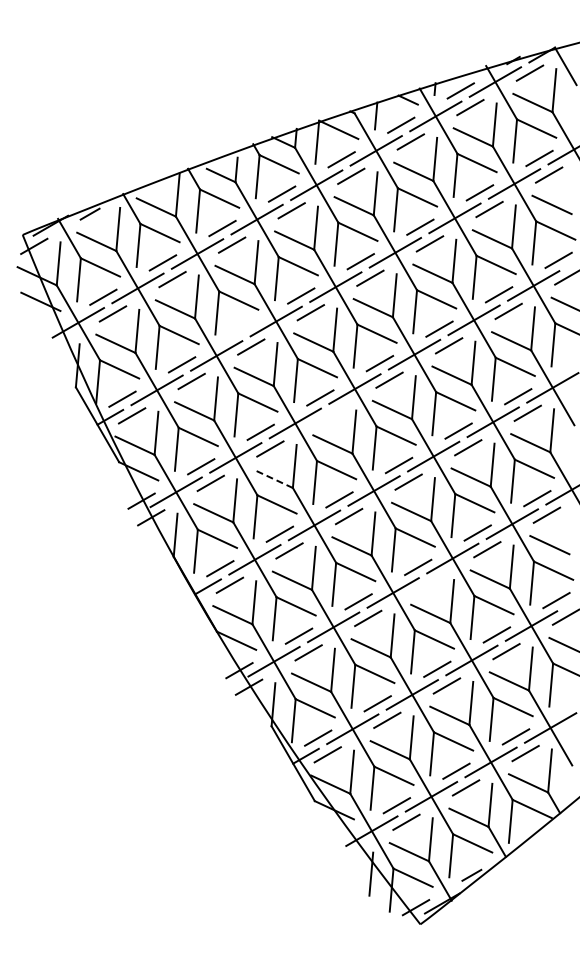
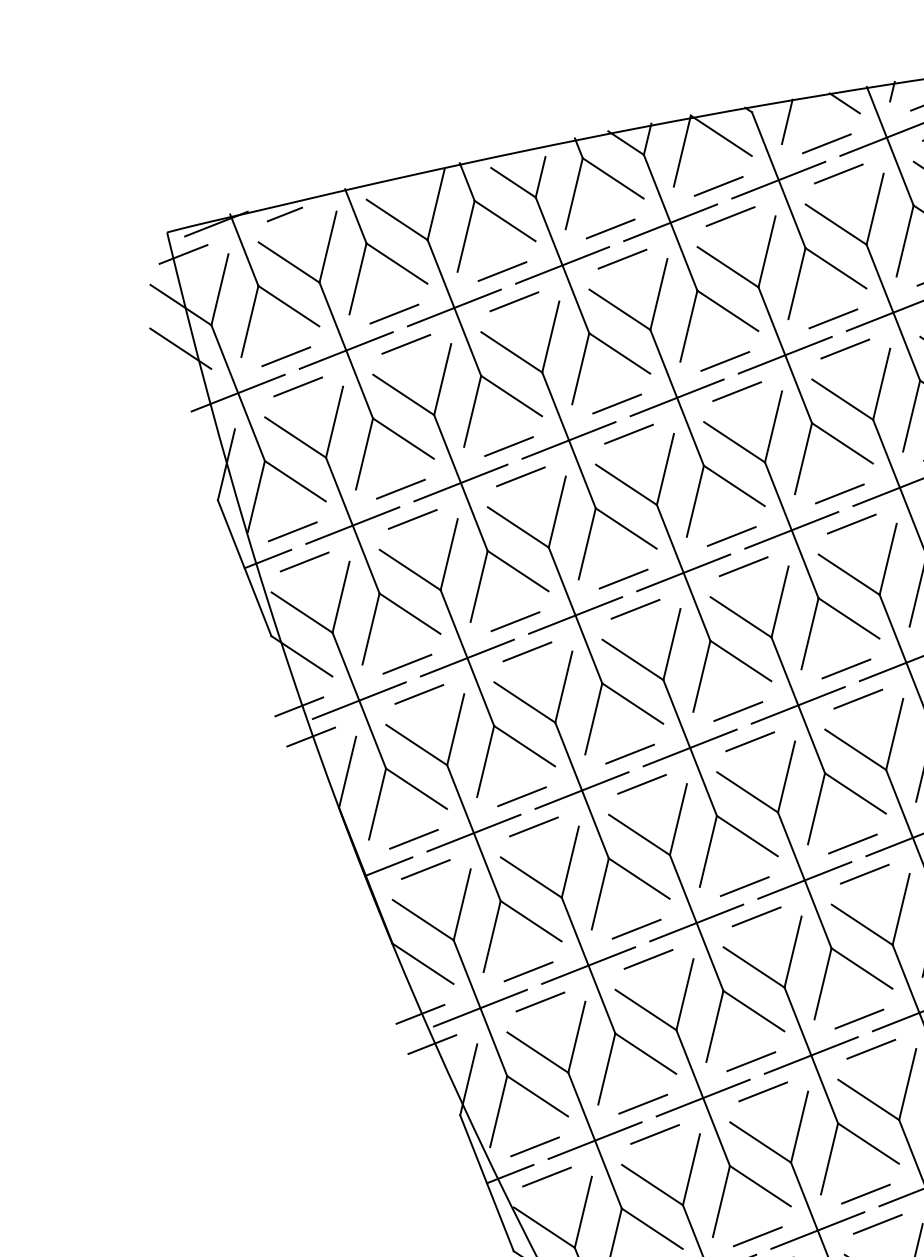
line: (241, 330) -> (508, 446), added
line: (329, 414) -> (634, 608), added
line: (273, 478) -> (525, 701), dashed -> solid
line: (427, 583) -> (756, 915), added

